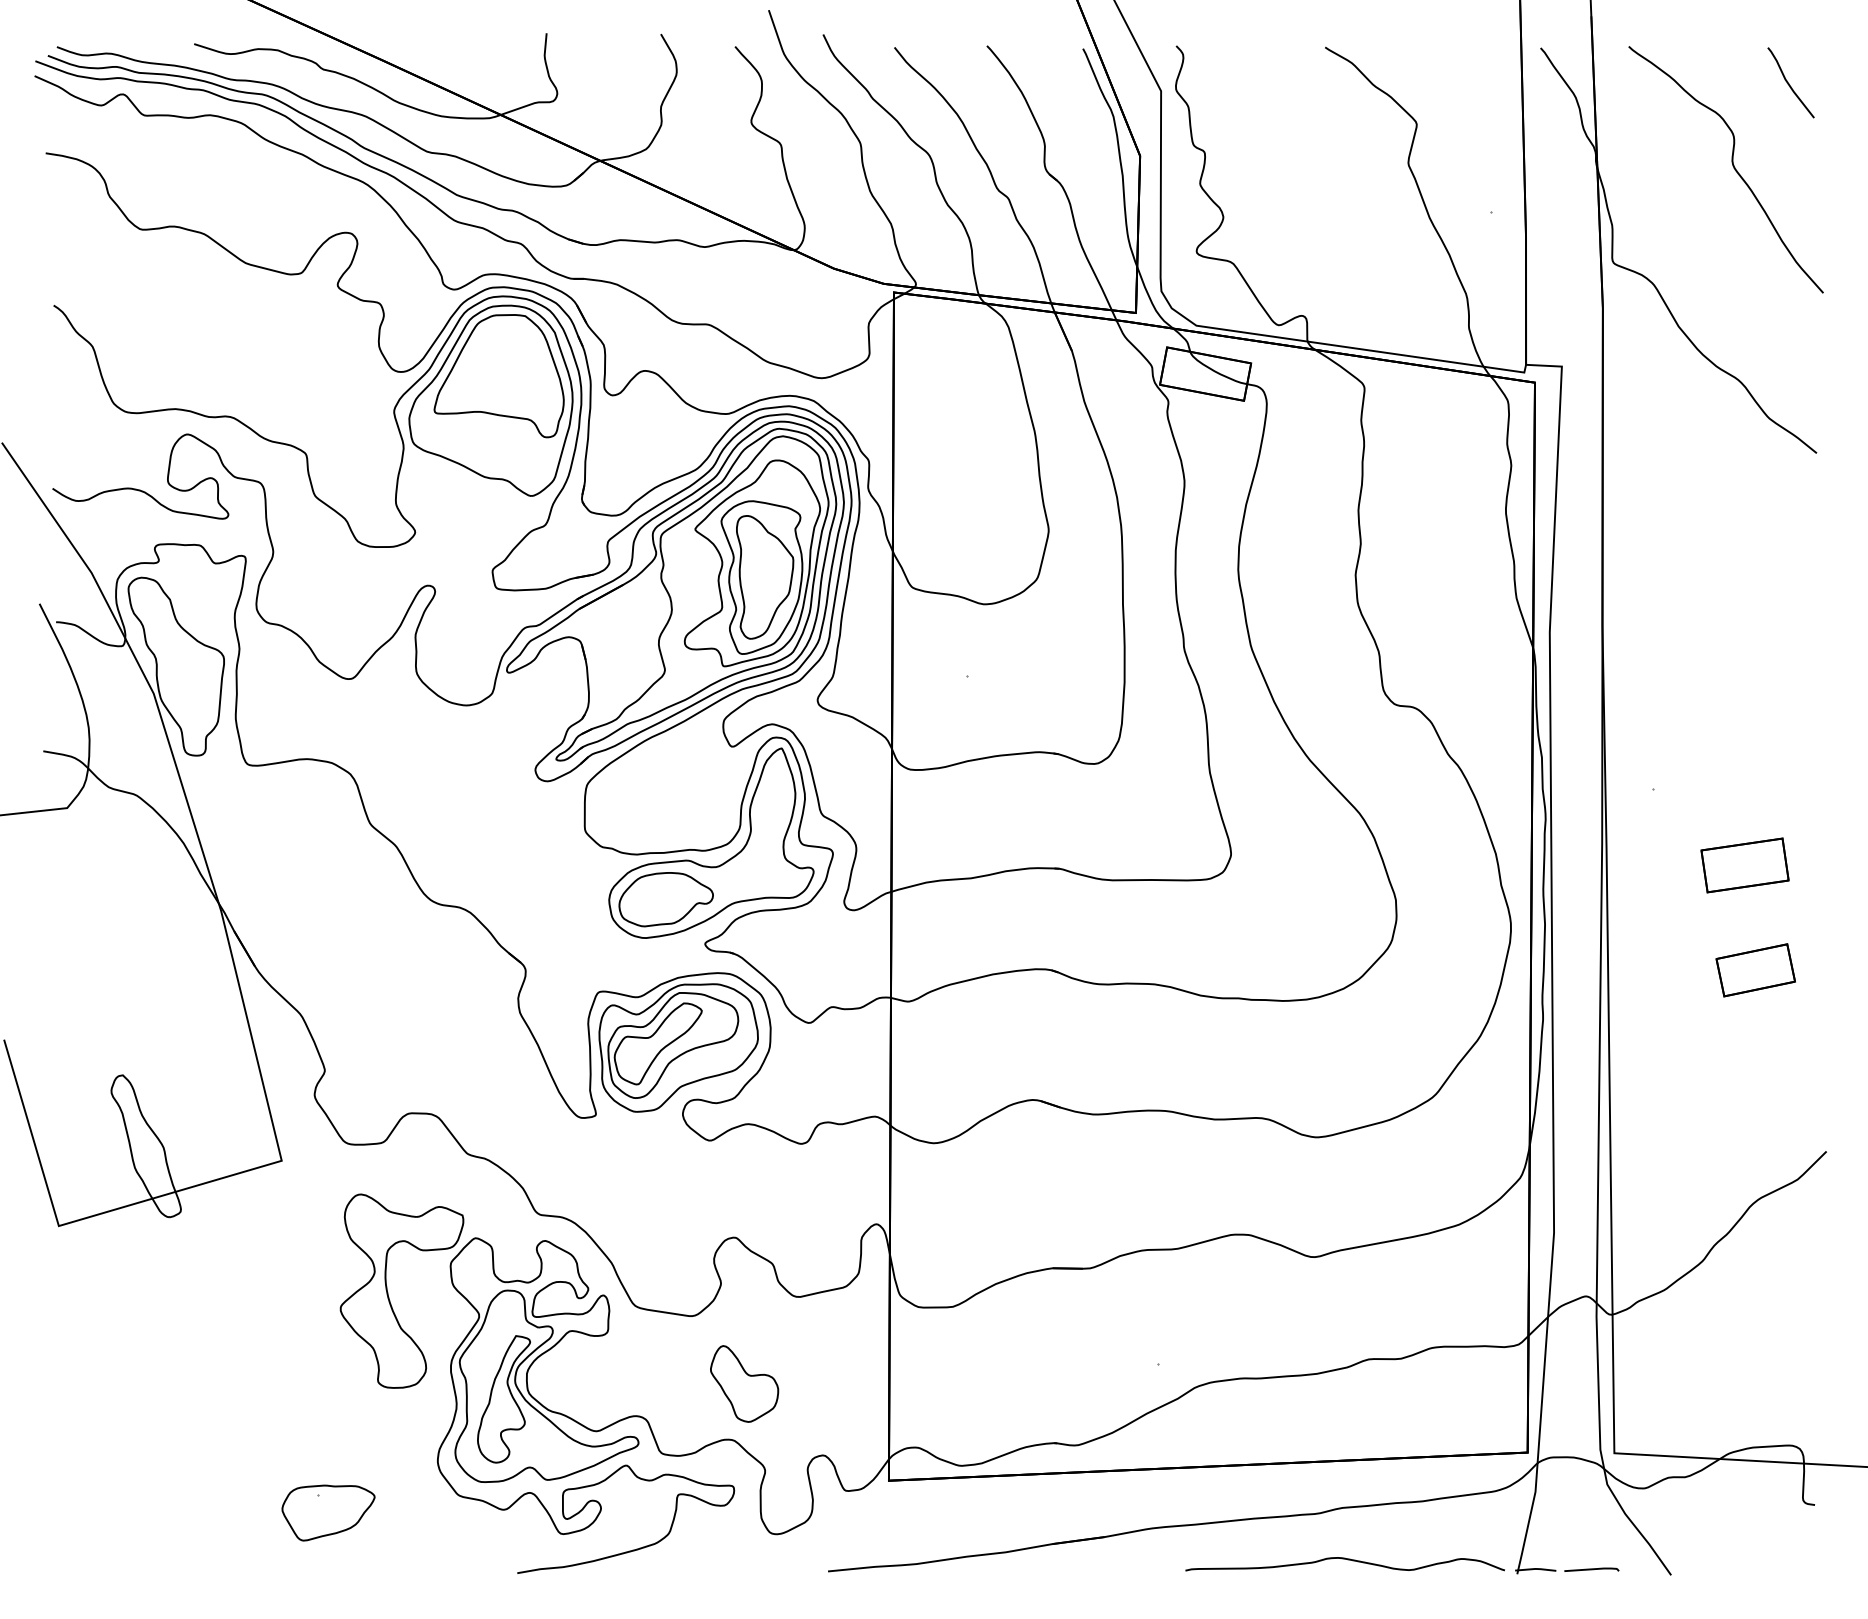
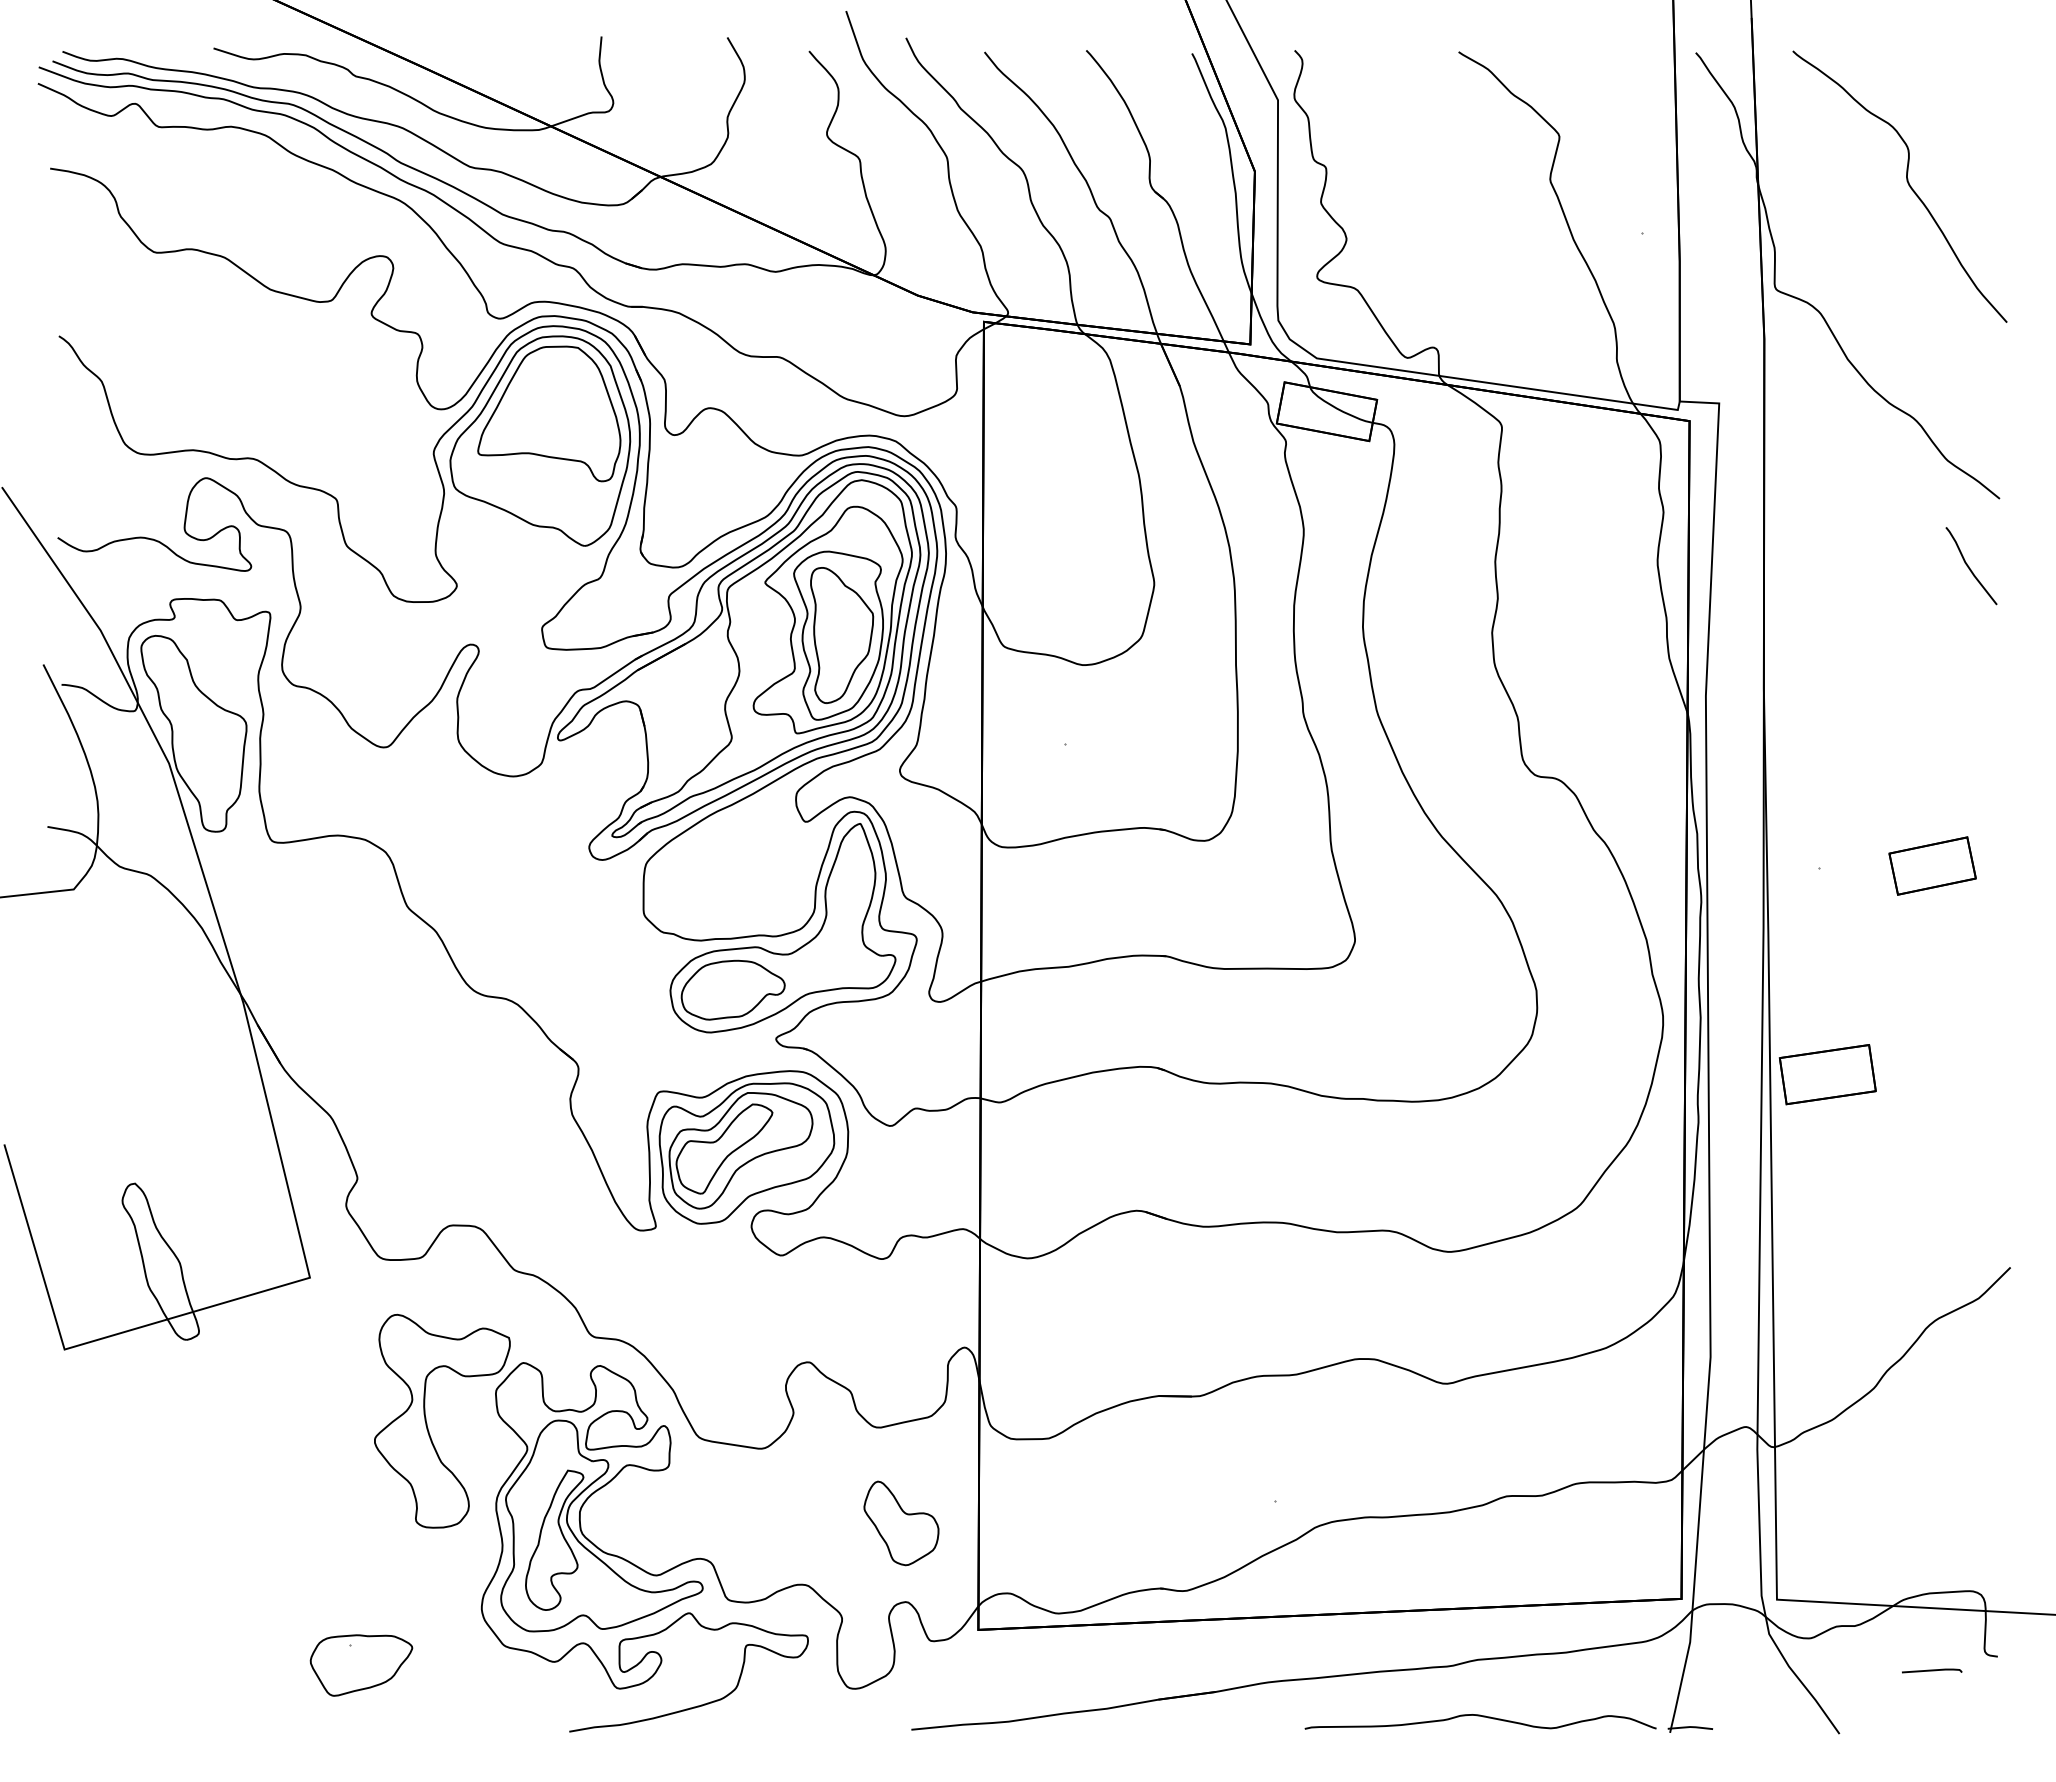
curve: (1789, 83) -> (1969, 566), moved
part: (1744, 865) -> (1827, 1074), moved
part: (1755, 969) -> (1932, 865), moved
part: (744, 1384) -> (901, 1523), moved
curve: (1592, 1569) -> (1932, 1670), moved

